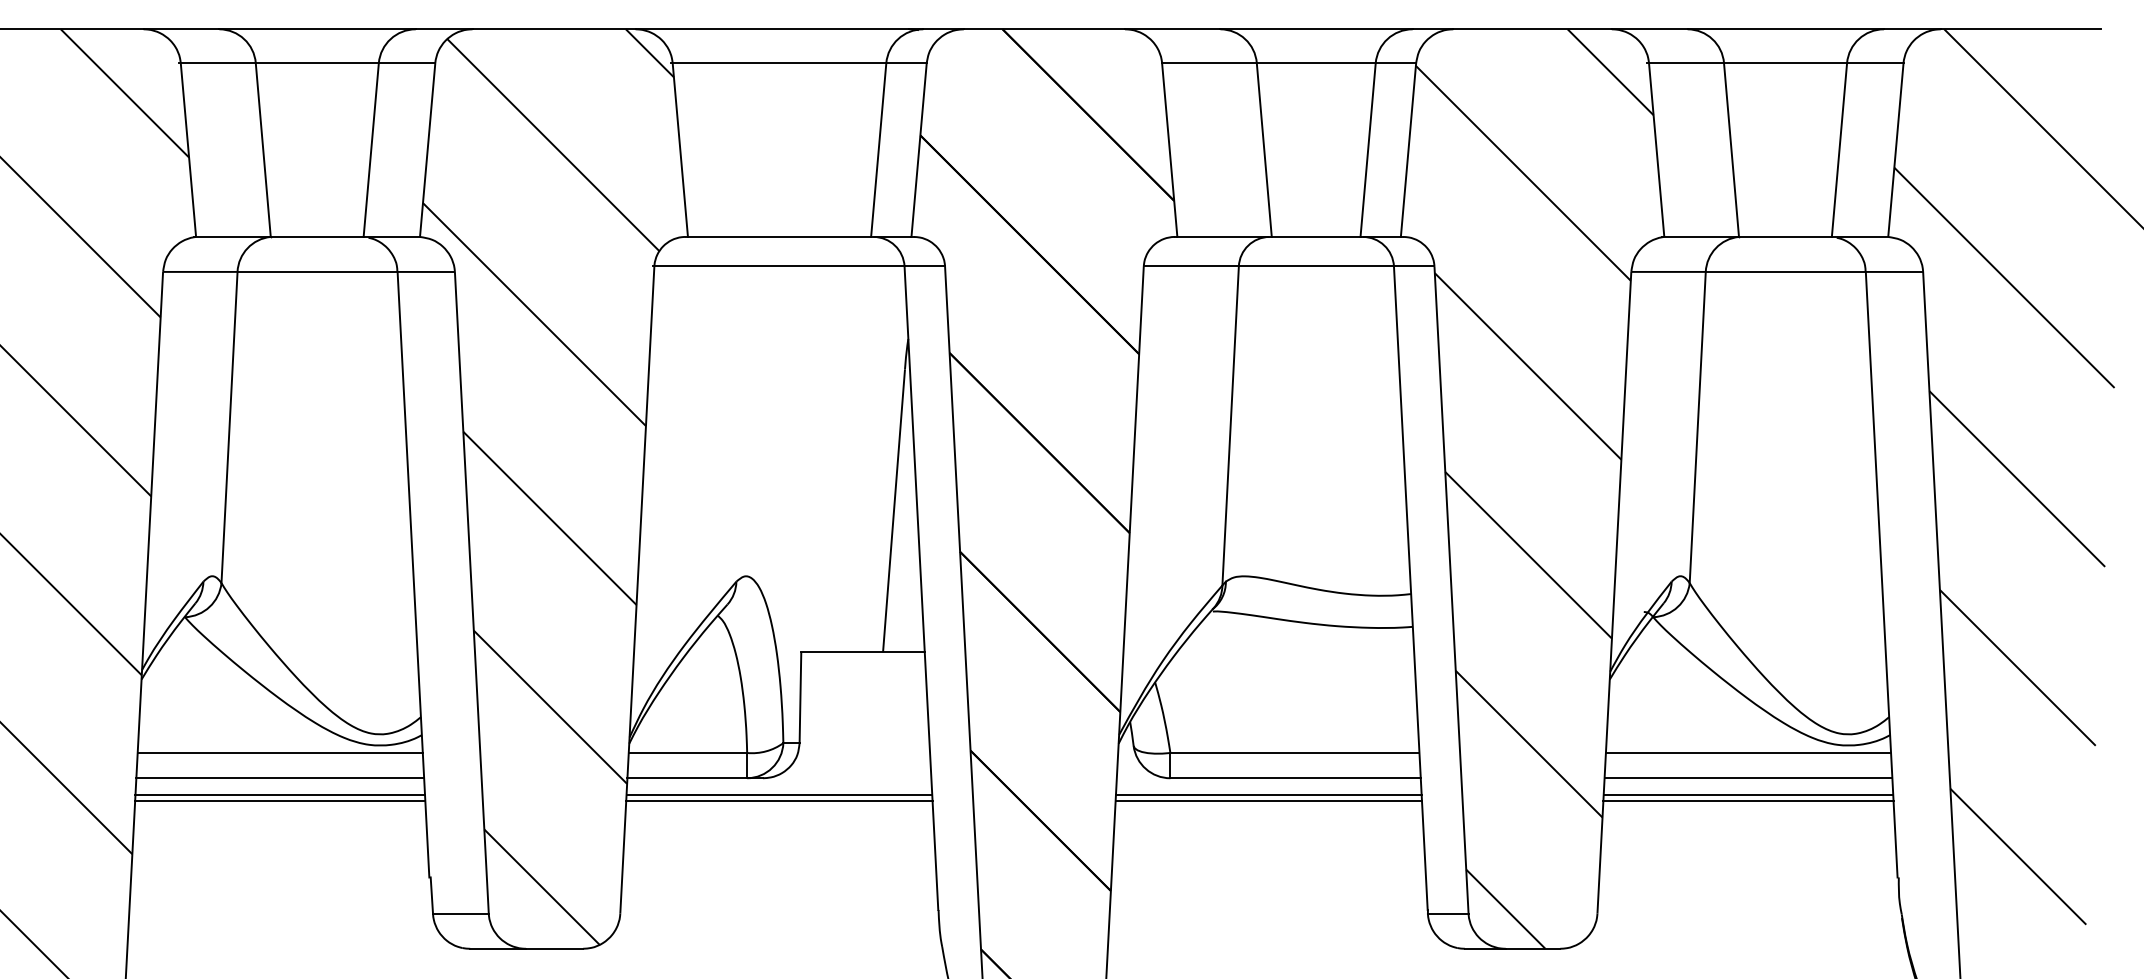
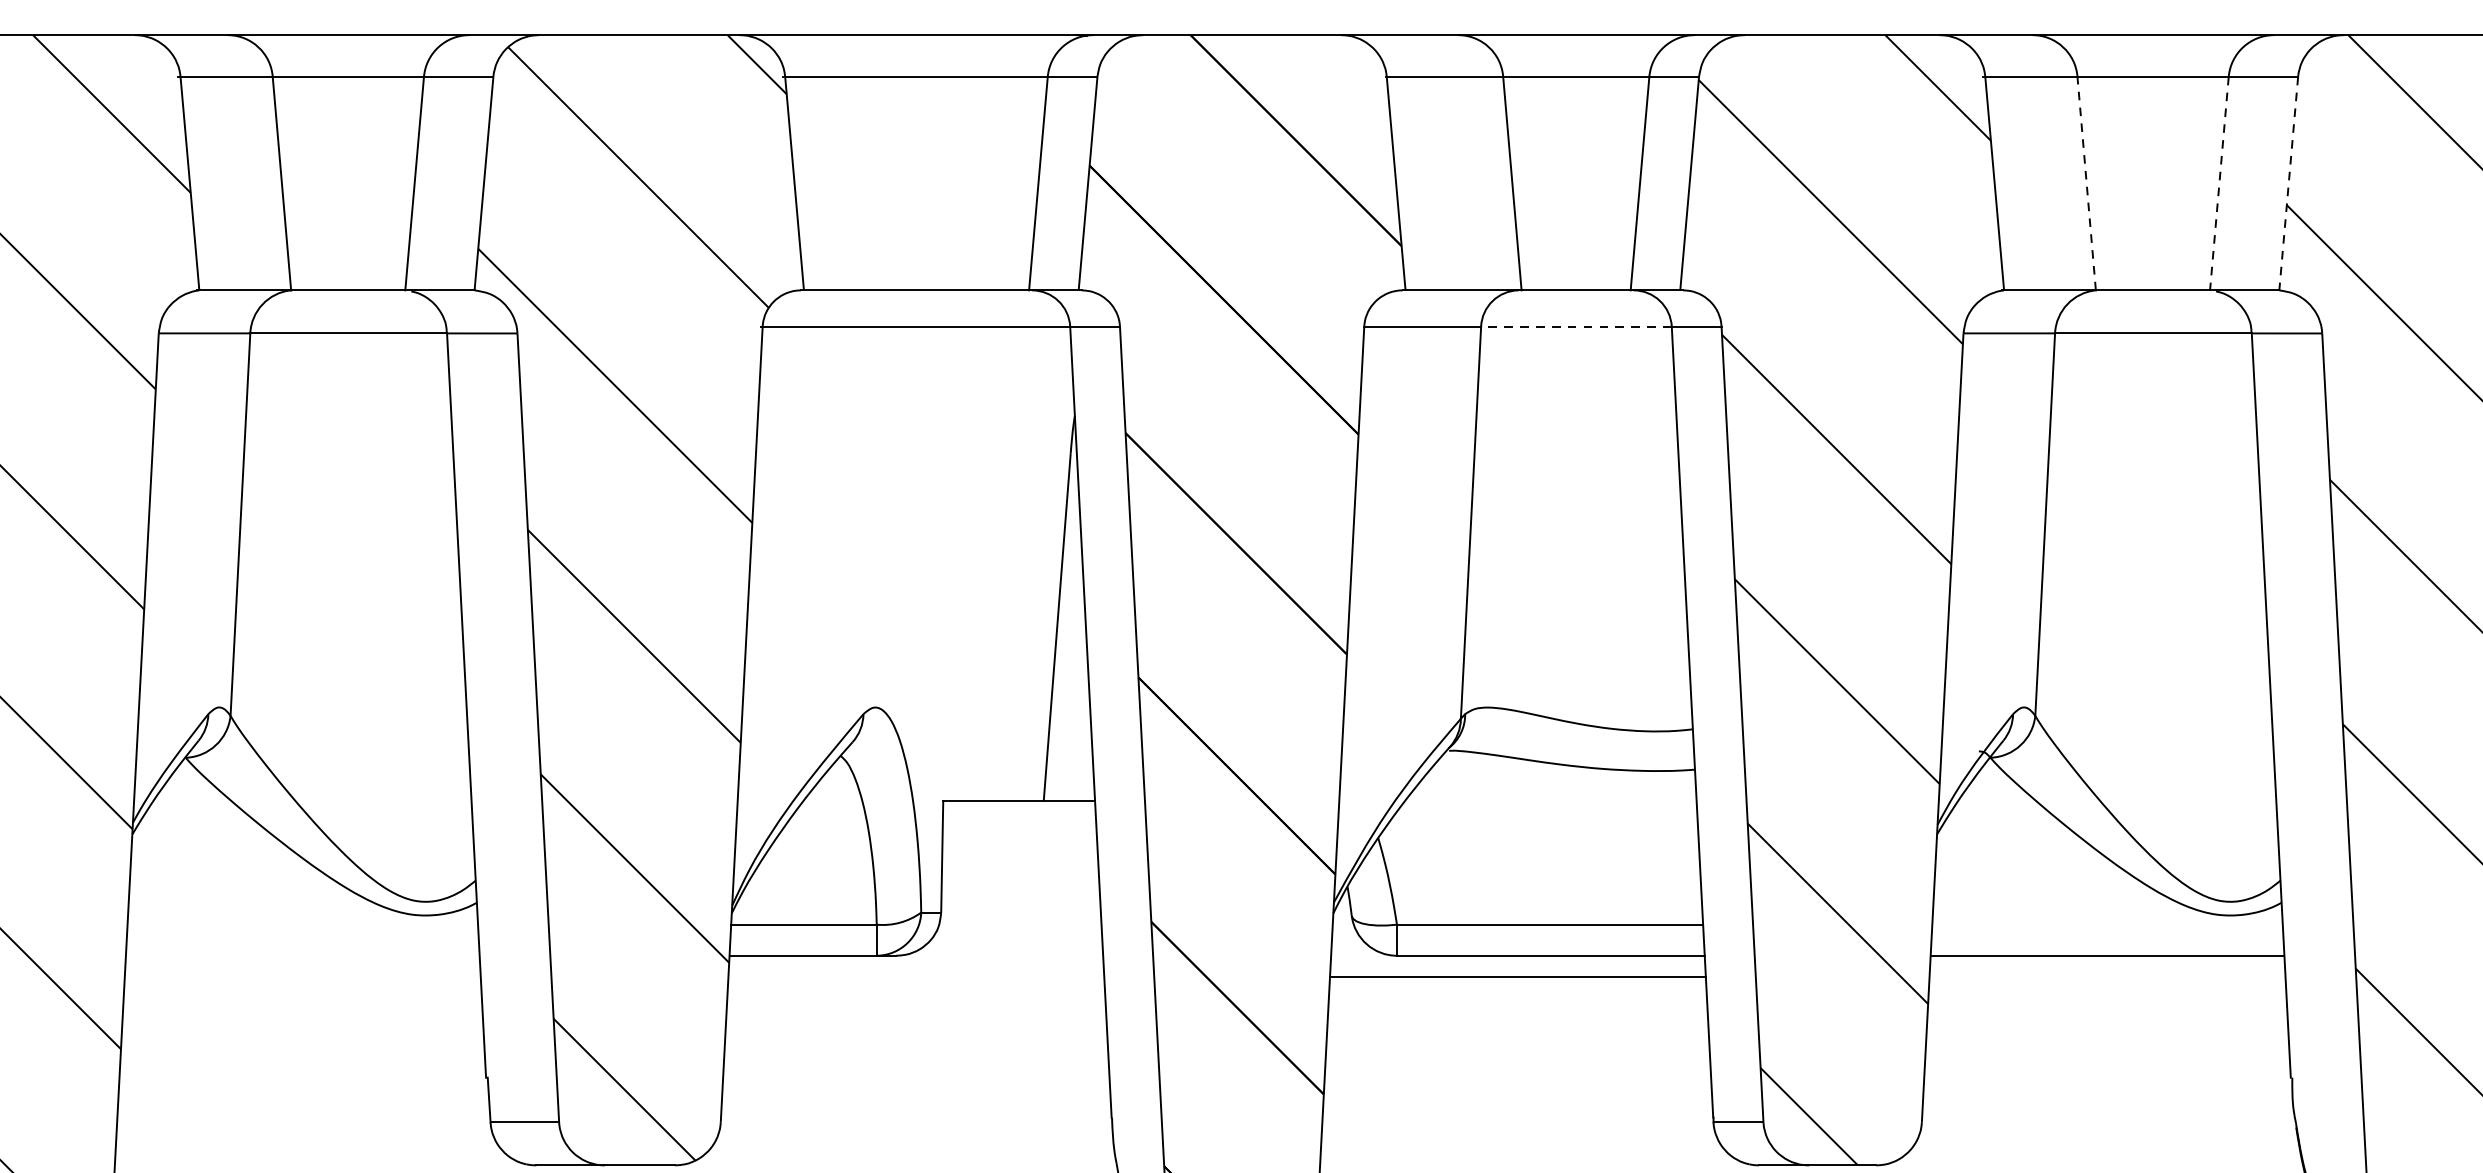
line: (1731, 149) -> (2086, 182), solid -> dashed
line: (1839, 150) -> (2219, 184), solid -> dashed
line: (1895, 151) -> (2288, 185), solid -> dashed
line: (1316, 266) -> (1576, 326), solid -> dashed
line: (279, 752) -> (301, 924), removed
line: (1748, 752) -> (2107, 924), removed
line: (280, 778) -> (303, 956), removed
line: (280, 795) -> (303, 976), removed
line: (779, 795) -> (916, 976), removed
line: (1748, 795) -> (2107, 976), removed
line: (280, 800) -> (303, 983), removed
line: (779, 800) -> (916, 983), removed
line: (1268, 800) -> (1517, 983), removed
line: (1748, 800) -> (2107, 983), removed

